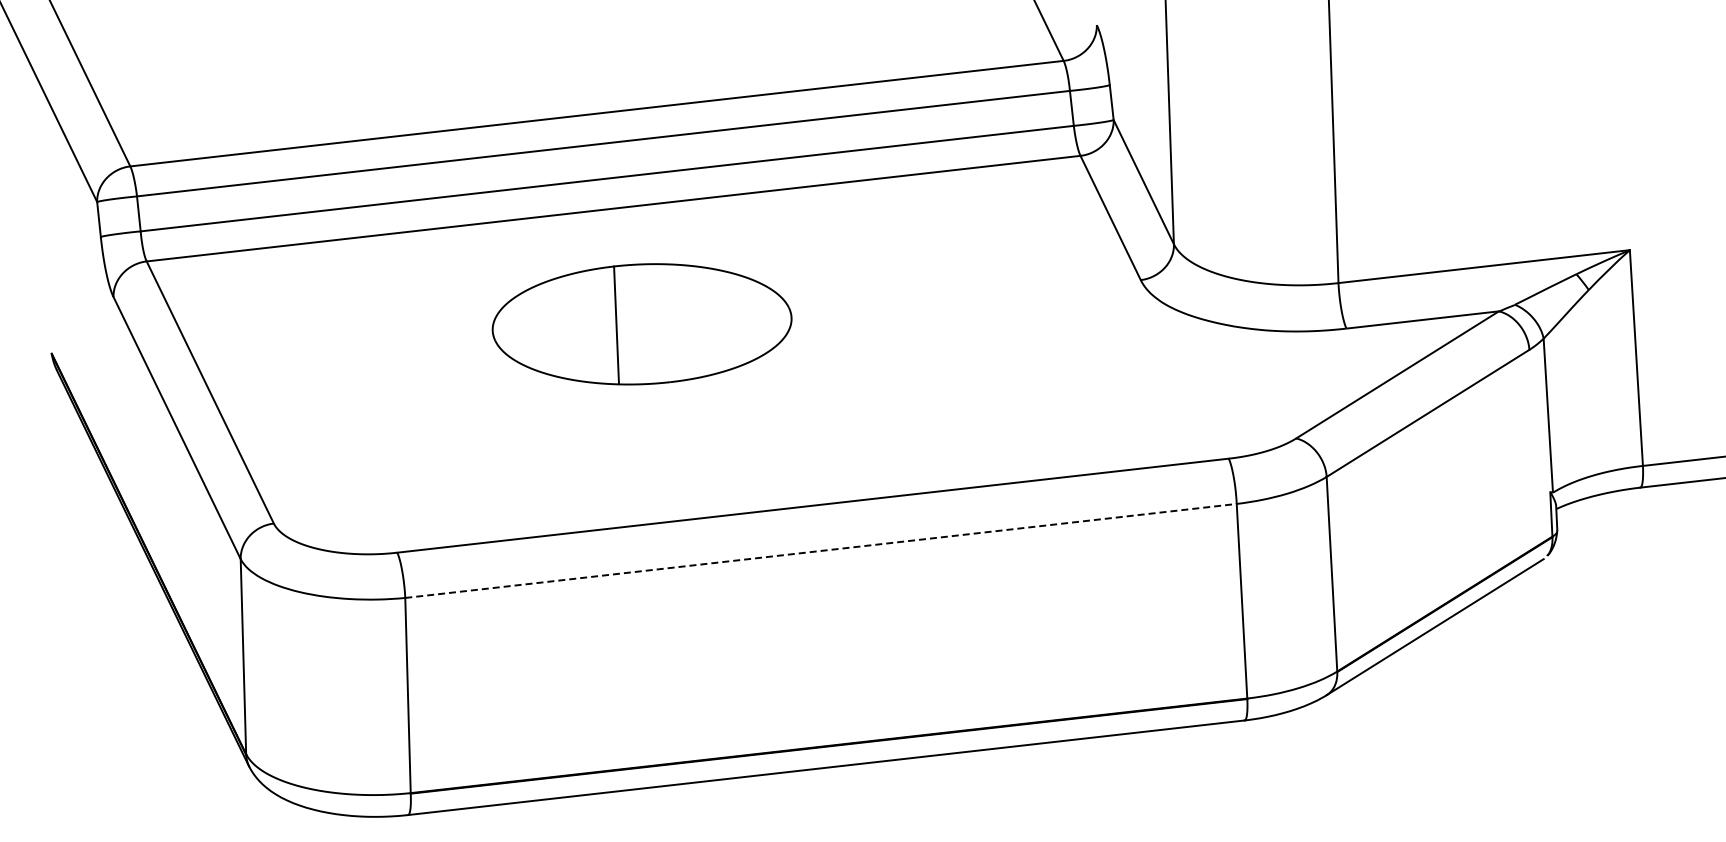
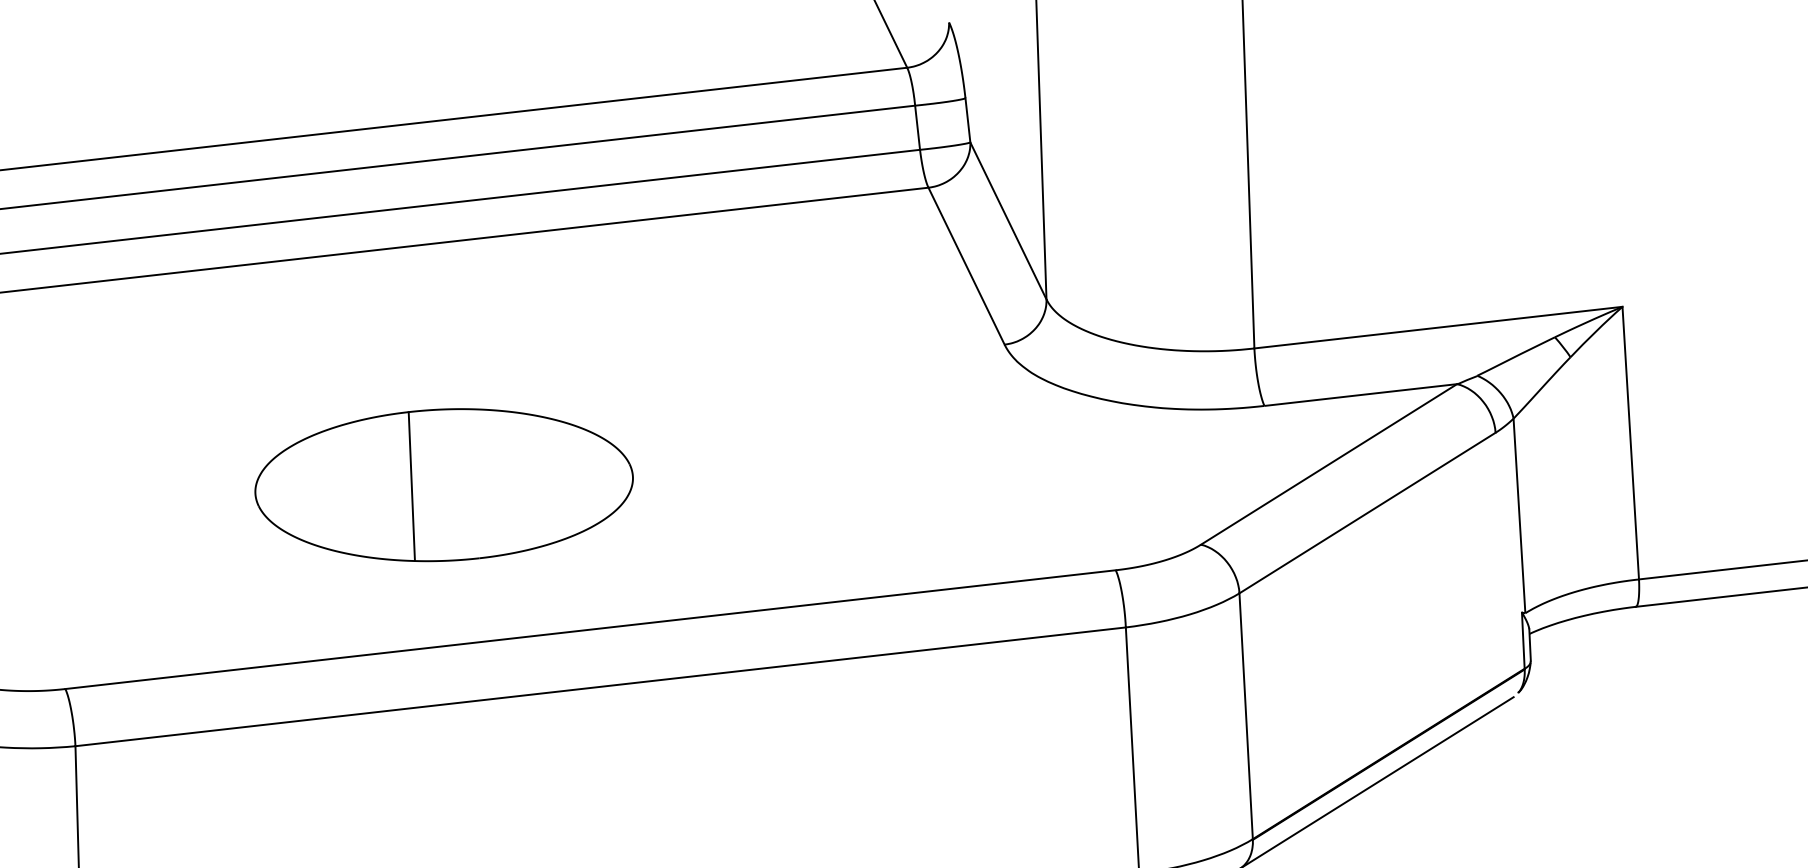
part: (641, 324) -> (443, 485), moved
line: (821, 550) -> (601, 686), dashed -> solid

